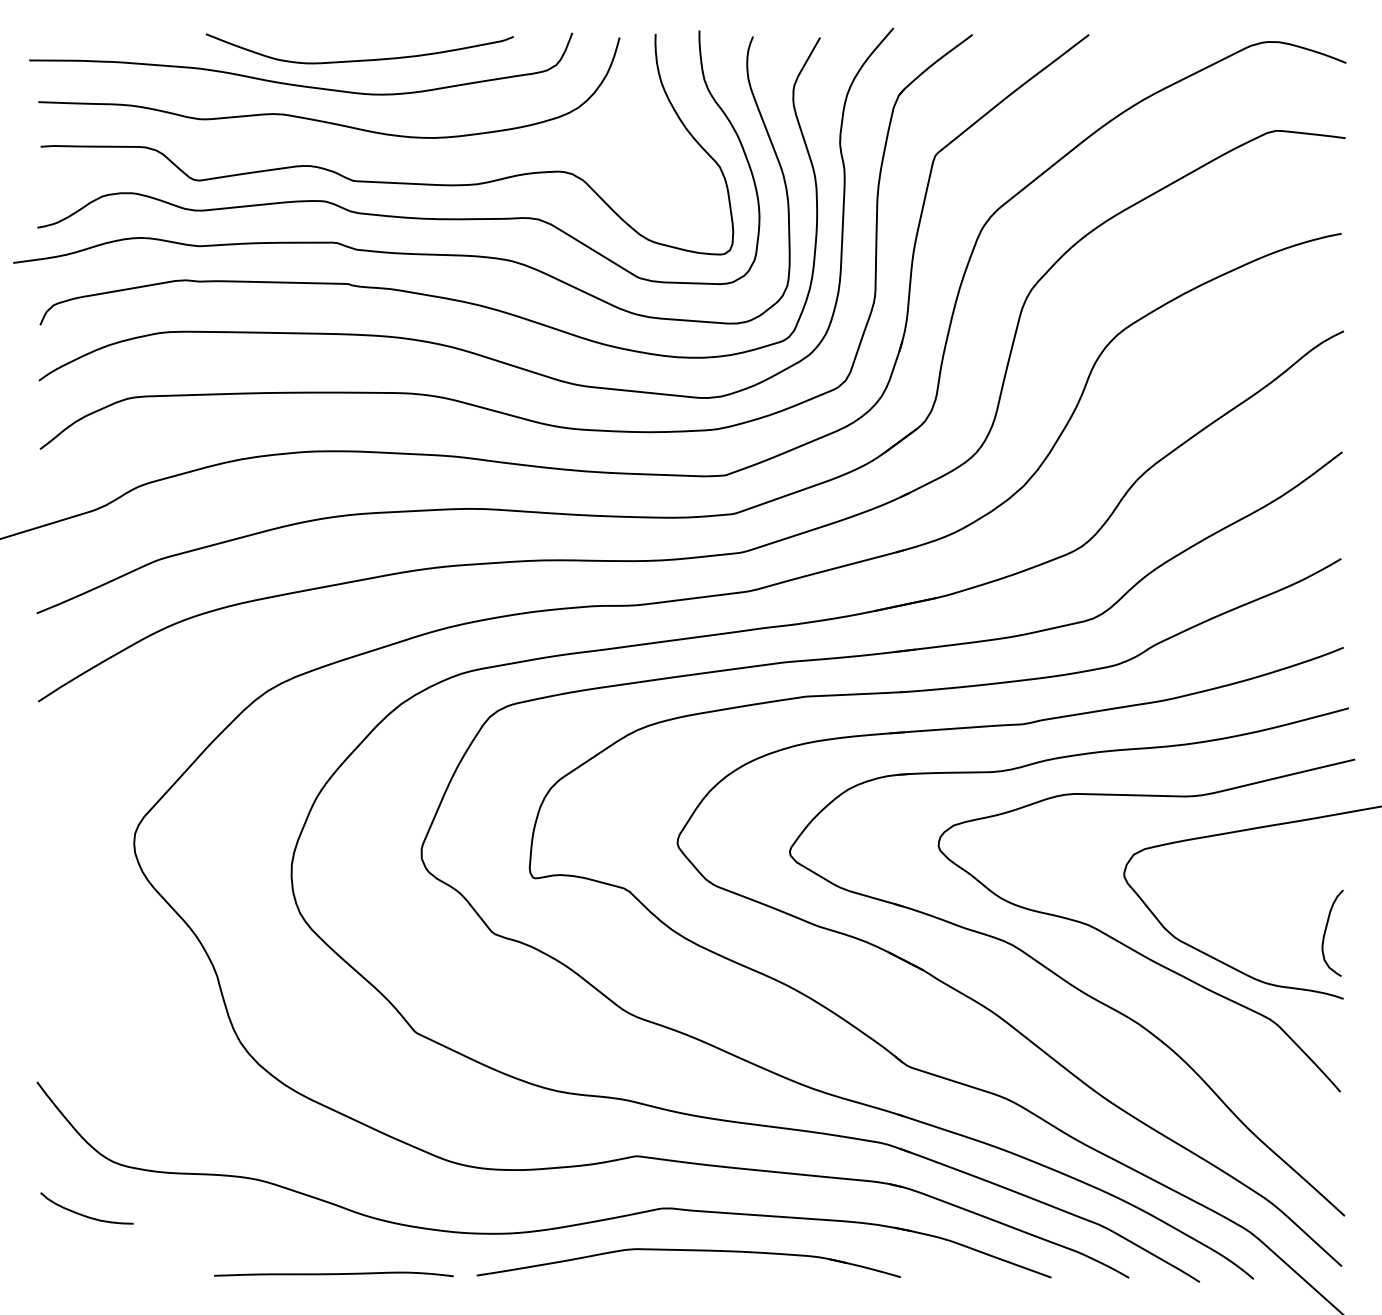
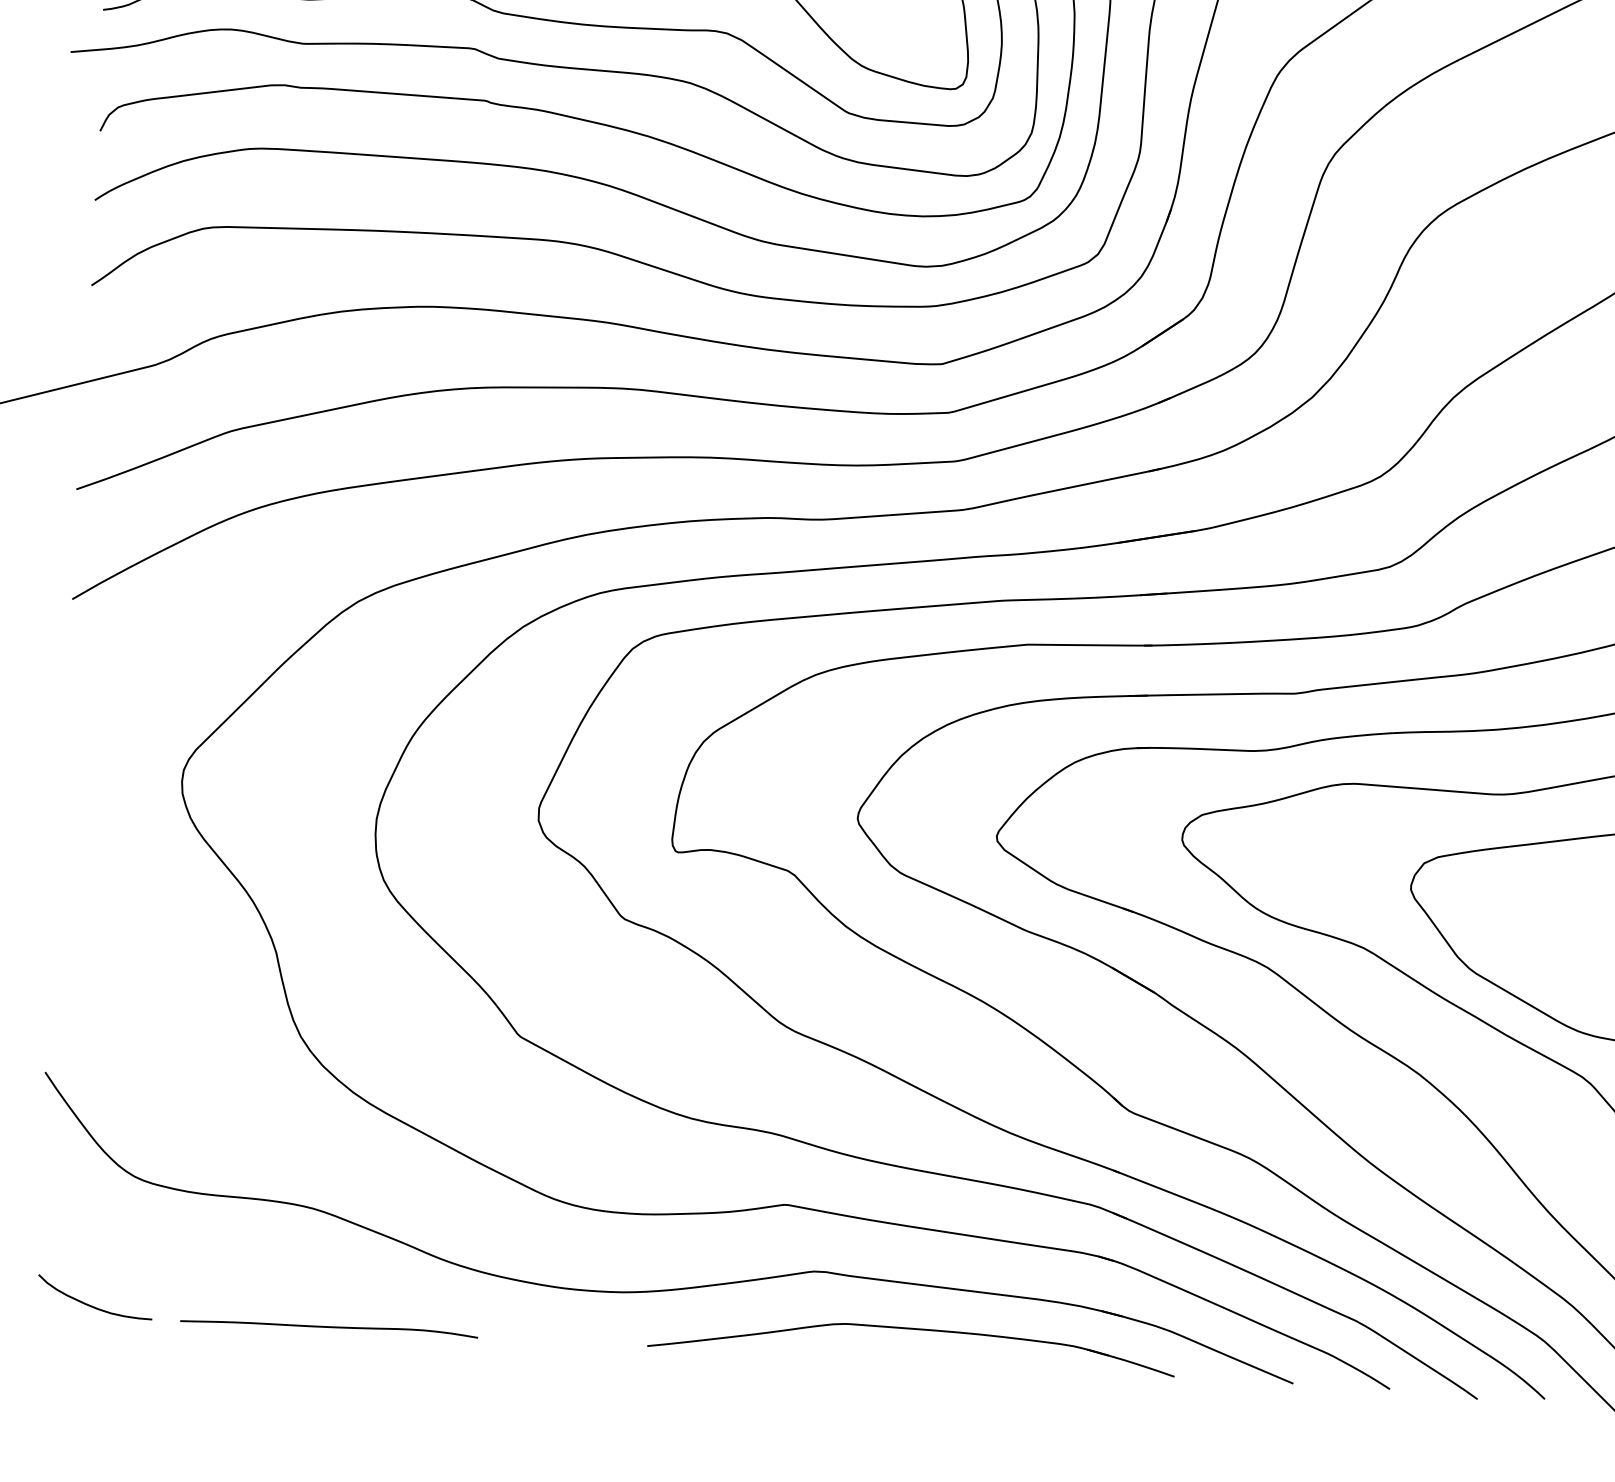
curve: (83, 1214) -> (90, 1304), moved
part: (688, 1251) -> (912, 1330), moved
curve: (333, 1274) -> (328, 1327), moved

